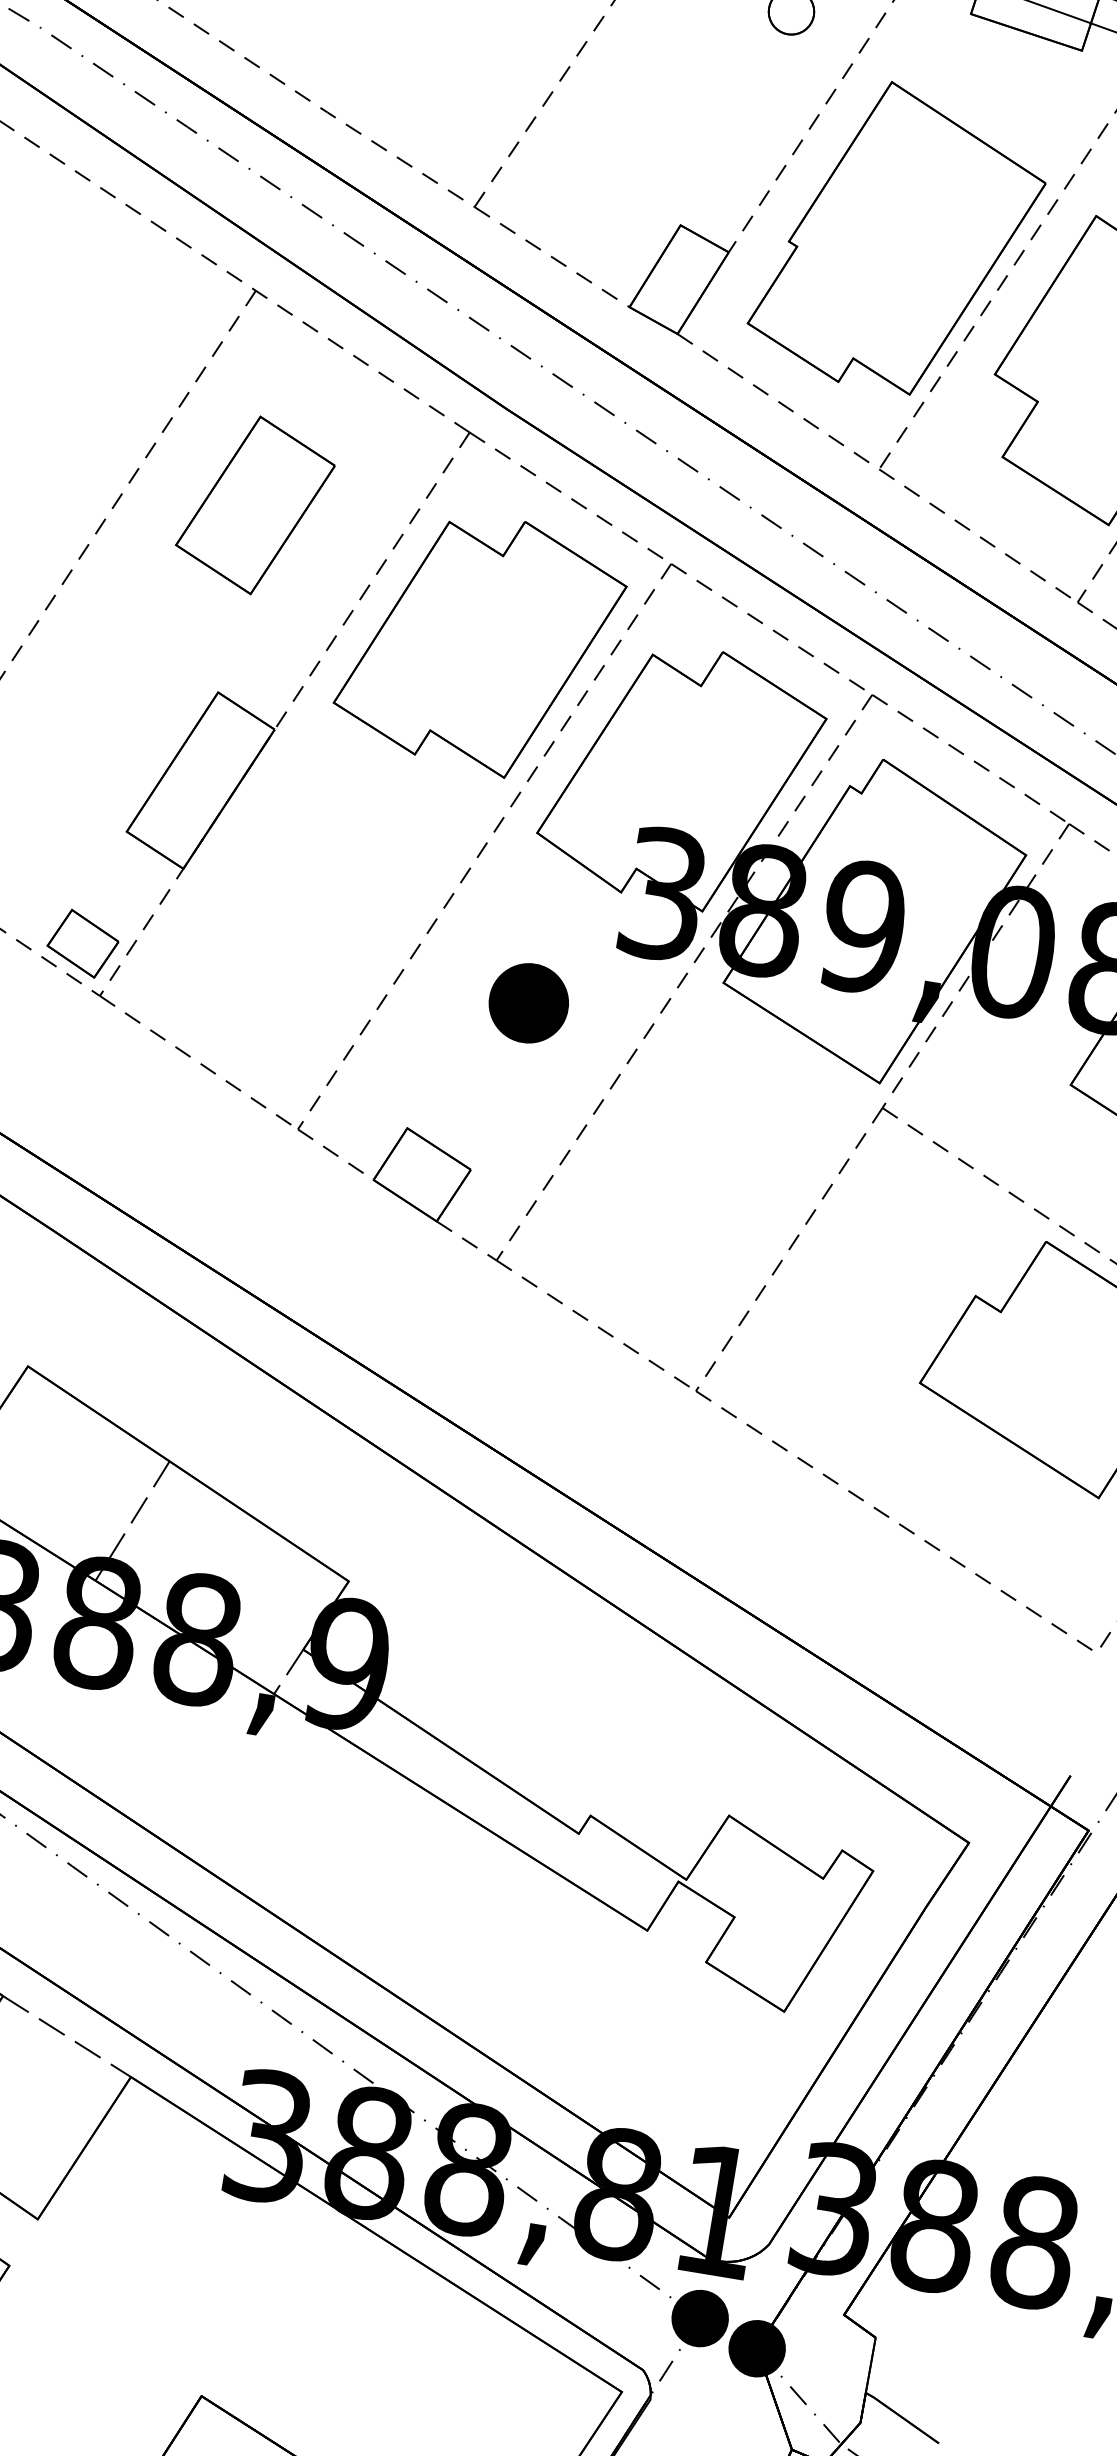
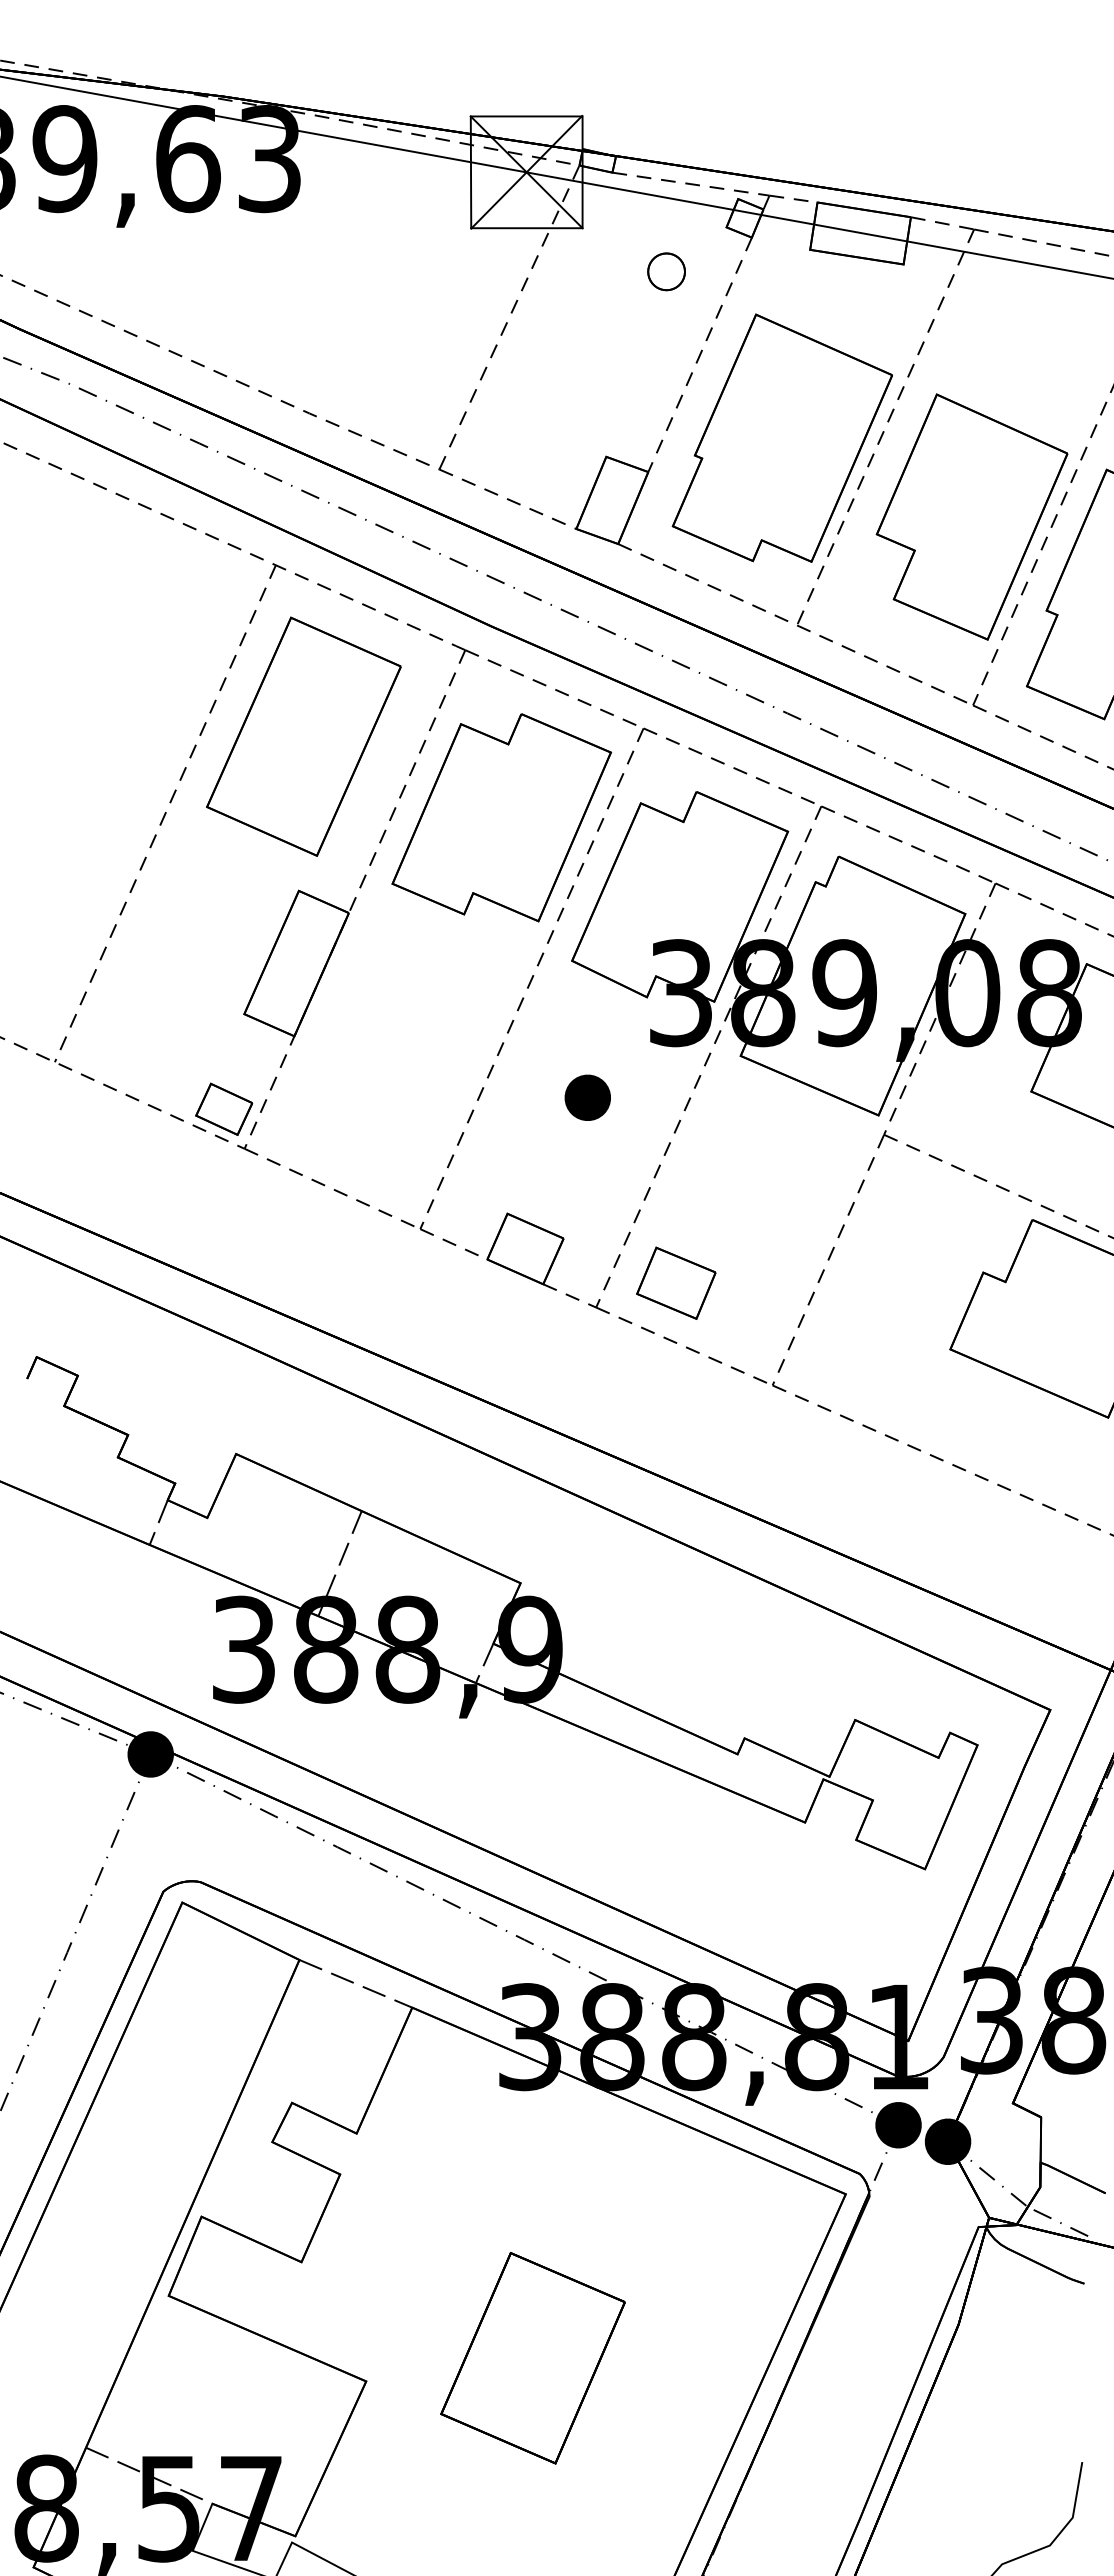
part: (254, 505) -> (303, 736), size x1.67
part: (528, 1002) -> (587, 1097), size x0.71
part: (599, 1246) -> (676, 1282), added

